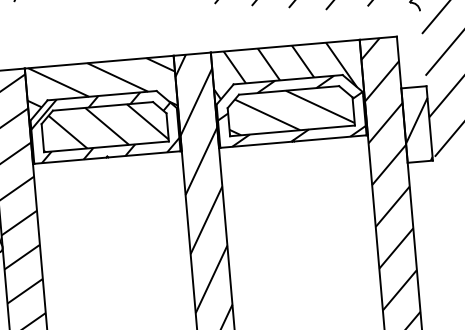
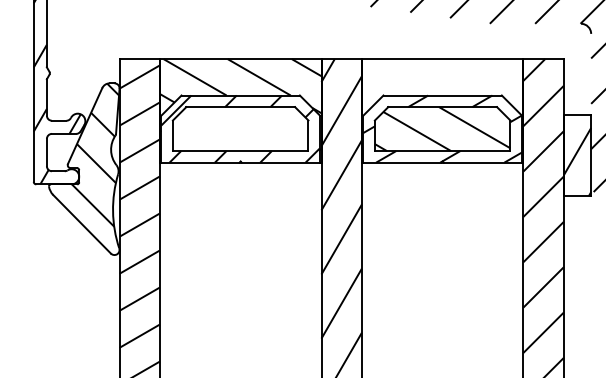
hatch: (287, 75) -> (442, 90), removed
hatch: (104, 127) -> (240, 129), removed

